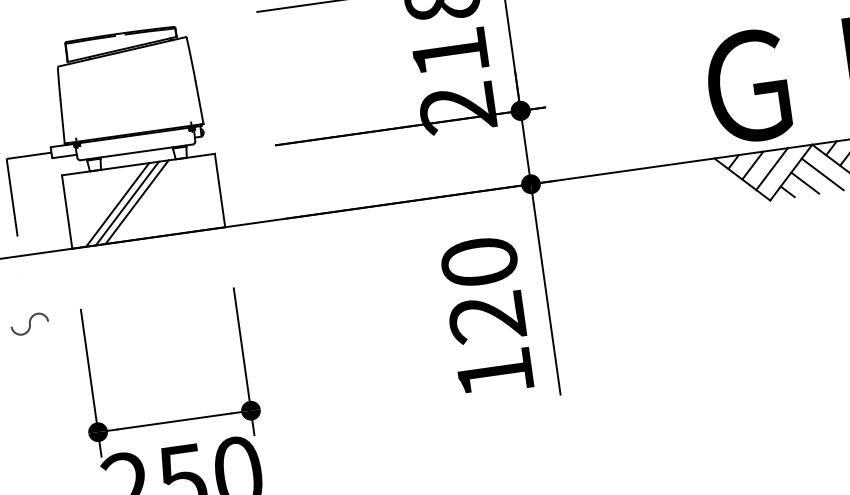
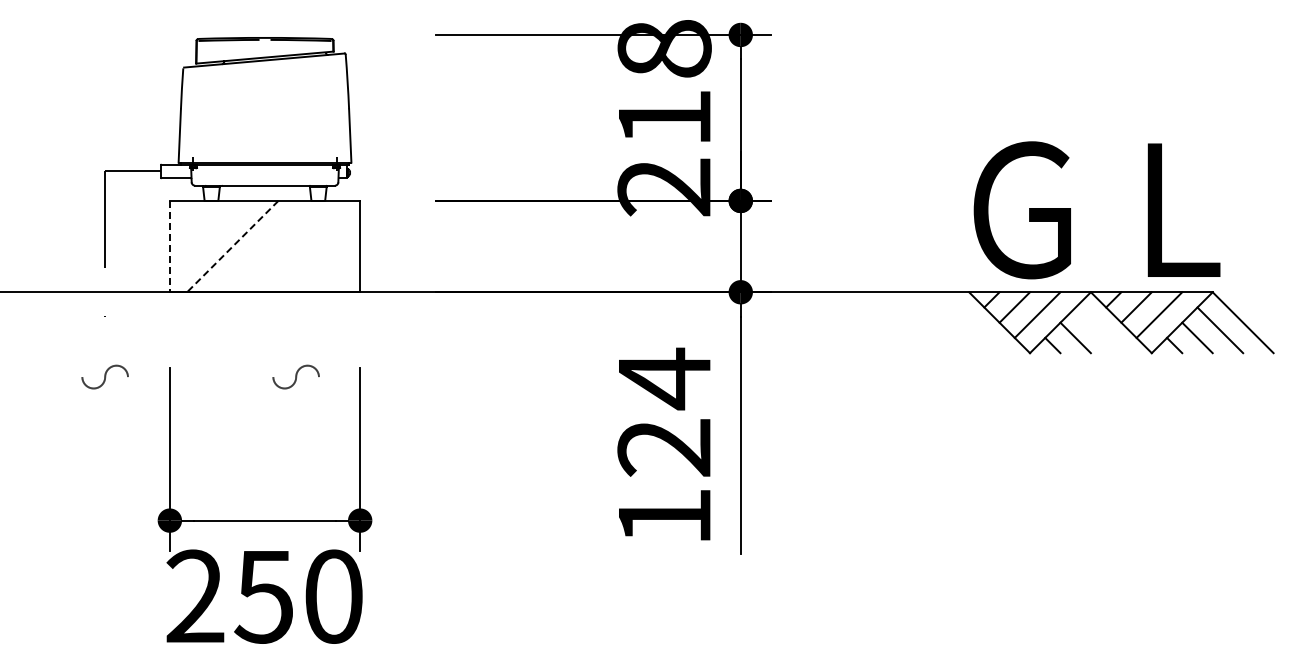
line: (822, 174) -> (1098, 330), removed
line: (136, 202) -> (256, 246), removed
line: (127, 203) -> (244, 246), removed
line: (117, 204) -> (232, 246), solid -> dashed
line: (66, 212) -> (169, 246), solid -> dashed
text: (479, 262) -> (664, 378), 120 -> 124
part: (182, 302) -> (295, 376), added

